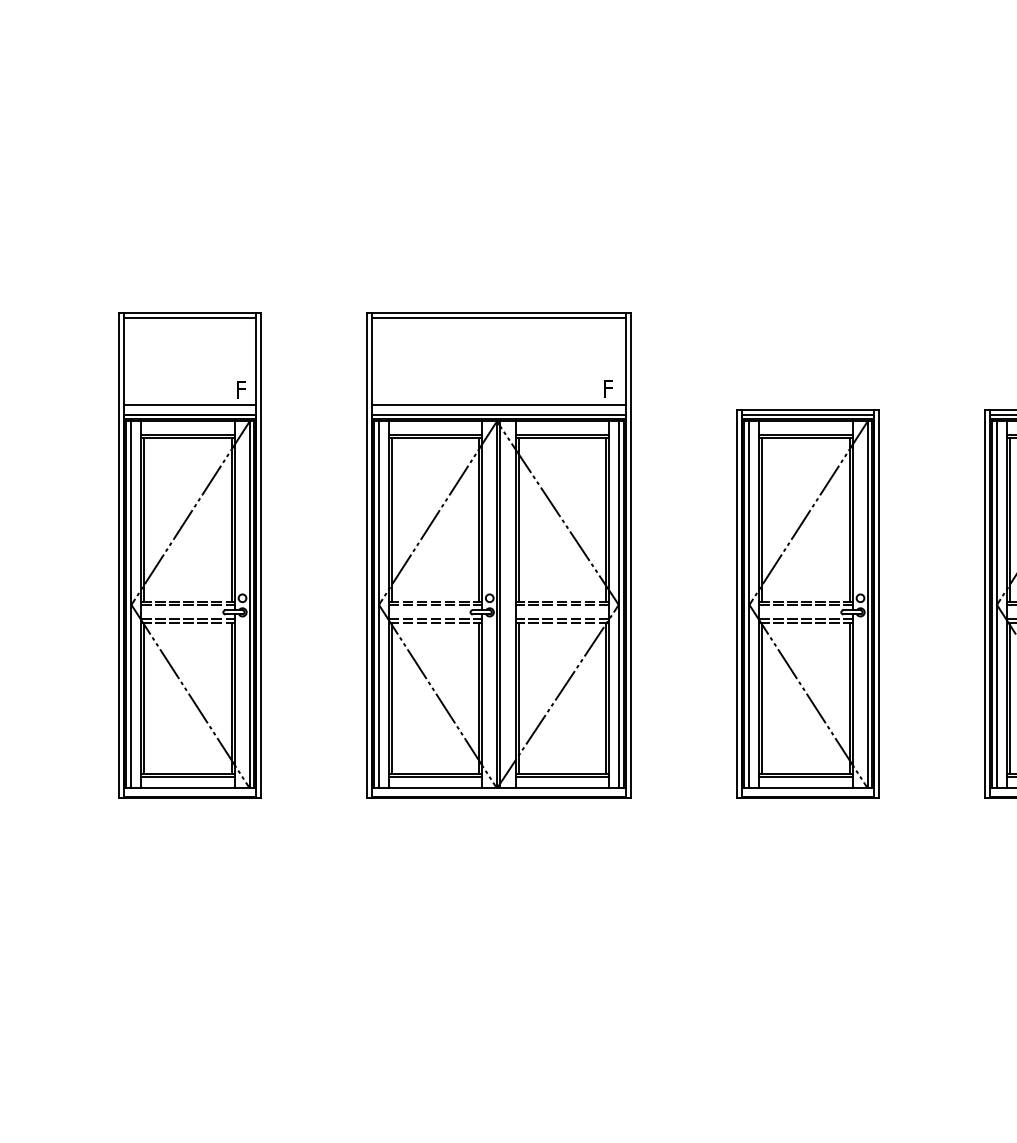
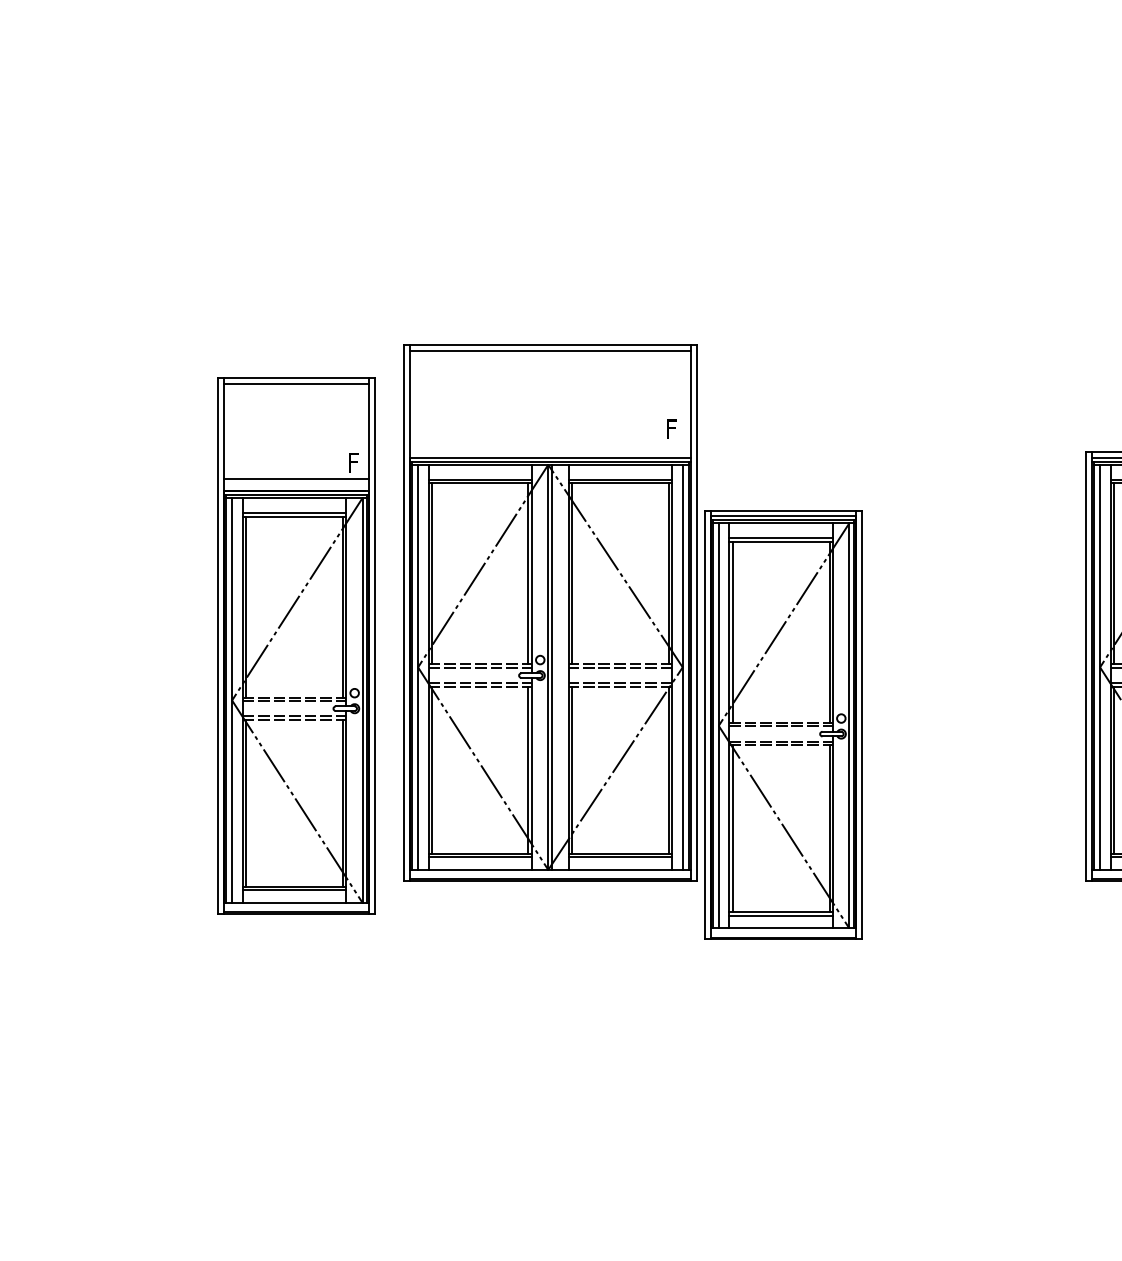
line: (498, 404) -> (549, 446), removed
part: (189, 555) -> (296, 645), moved
part: (807, 603) -> (782, 724), moved

